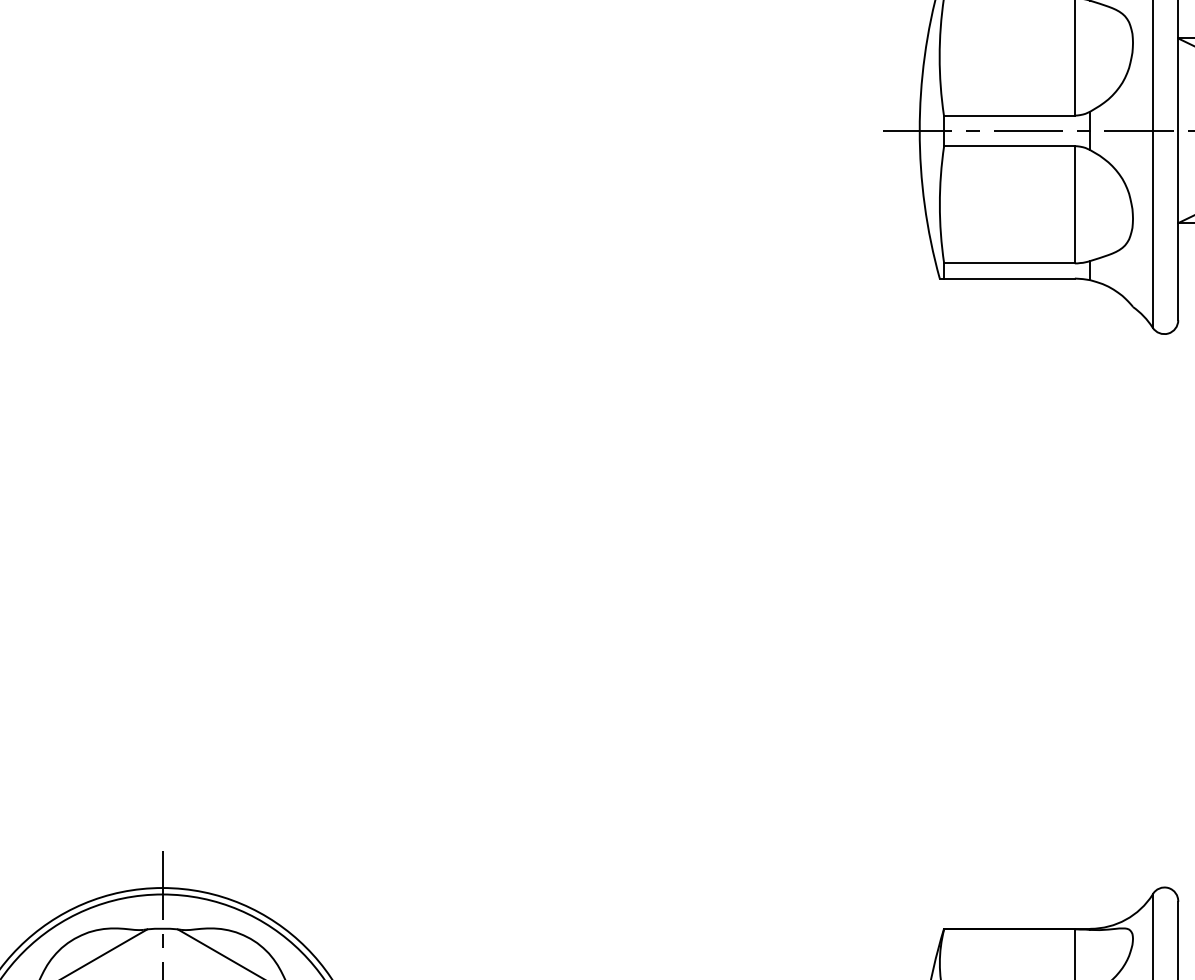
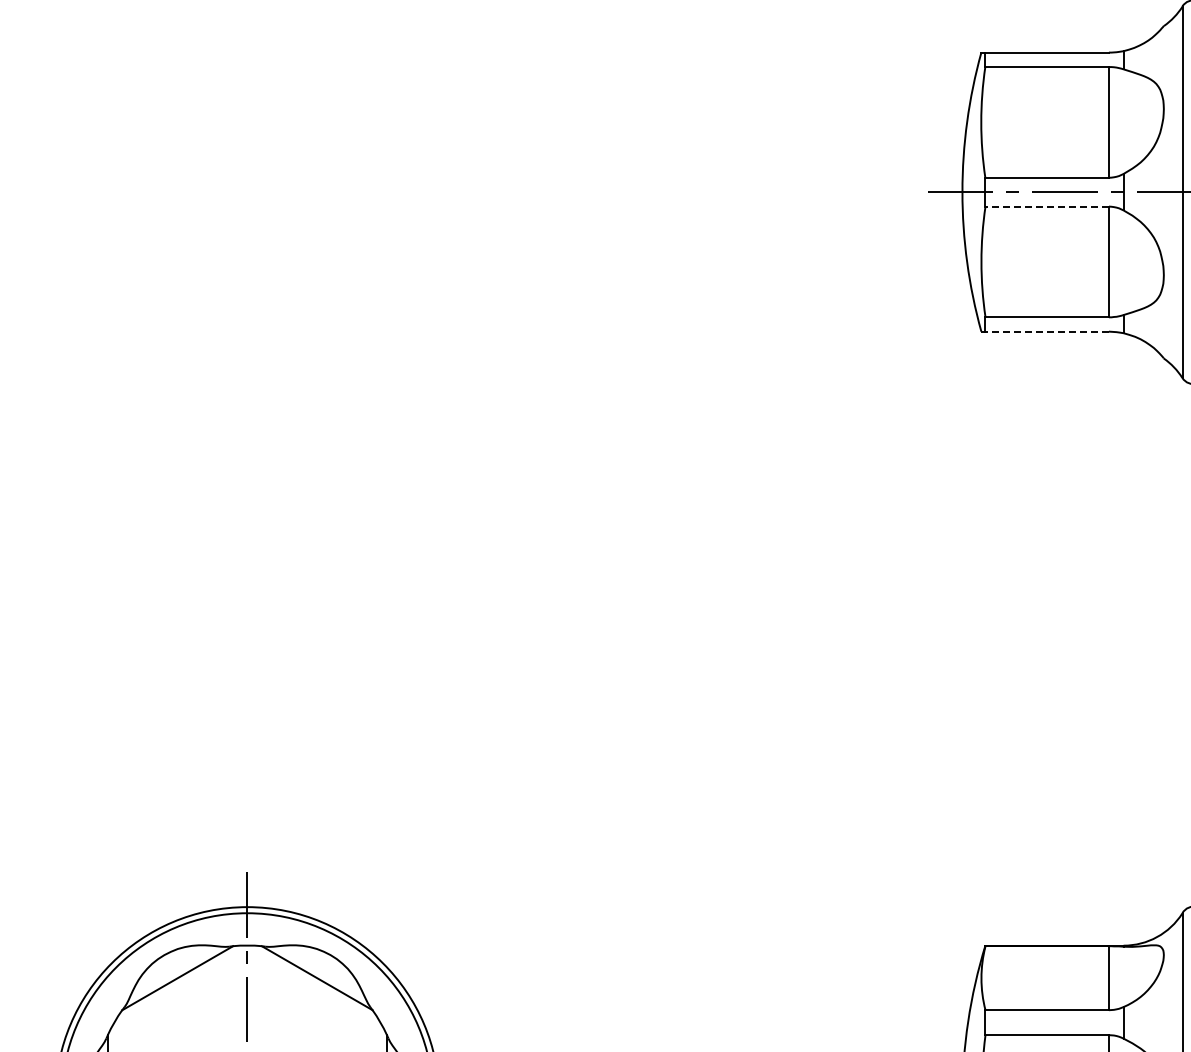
line: (1009, 146) -> (1047, 206), solid -> dashed
line: (1007, 278) -> (1045, 331), solid -> dashed

